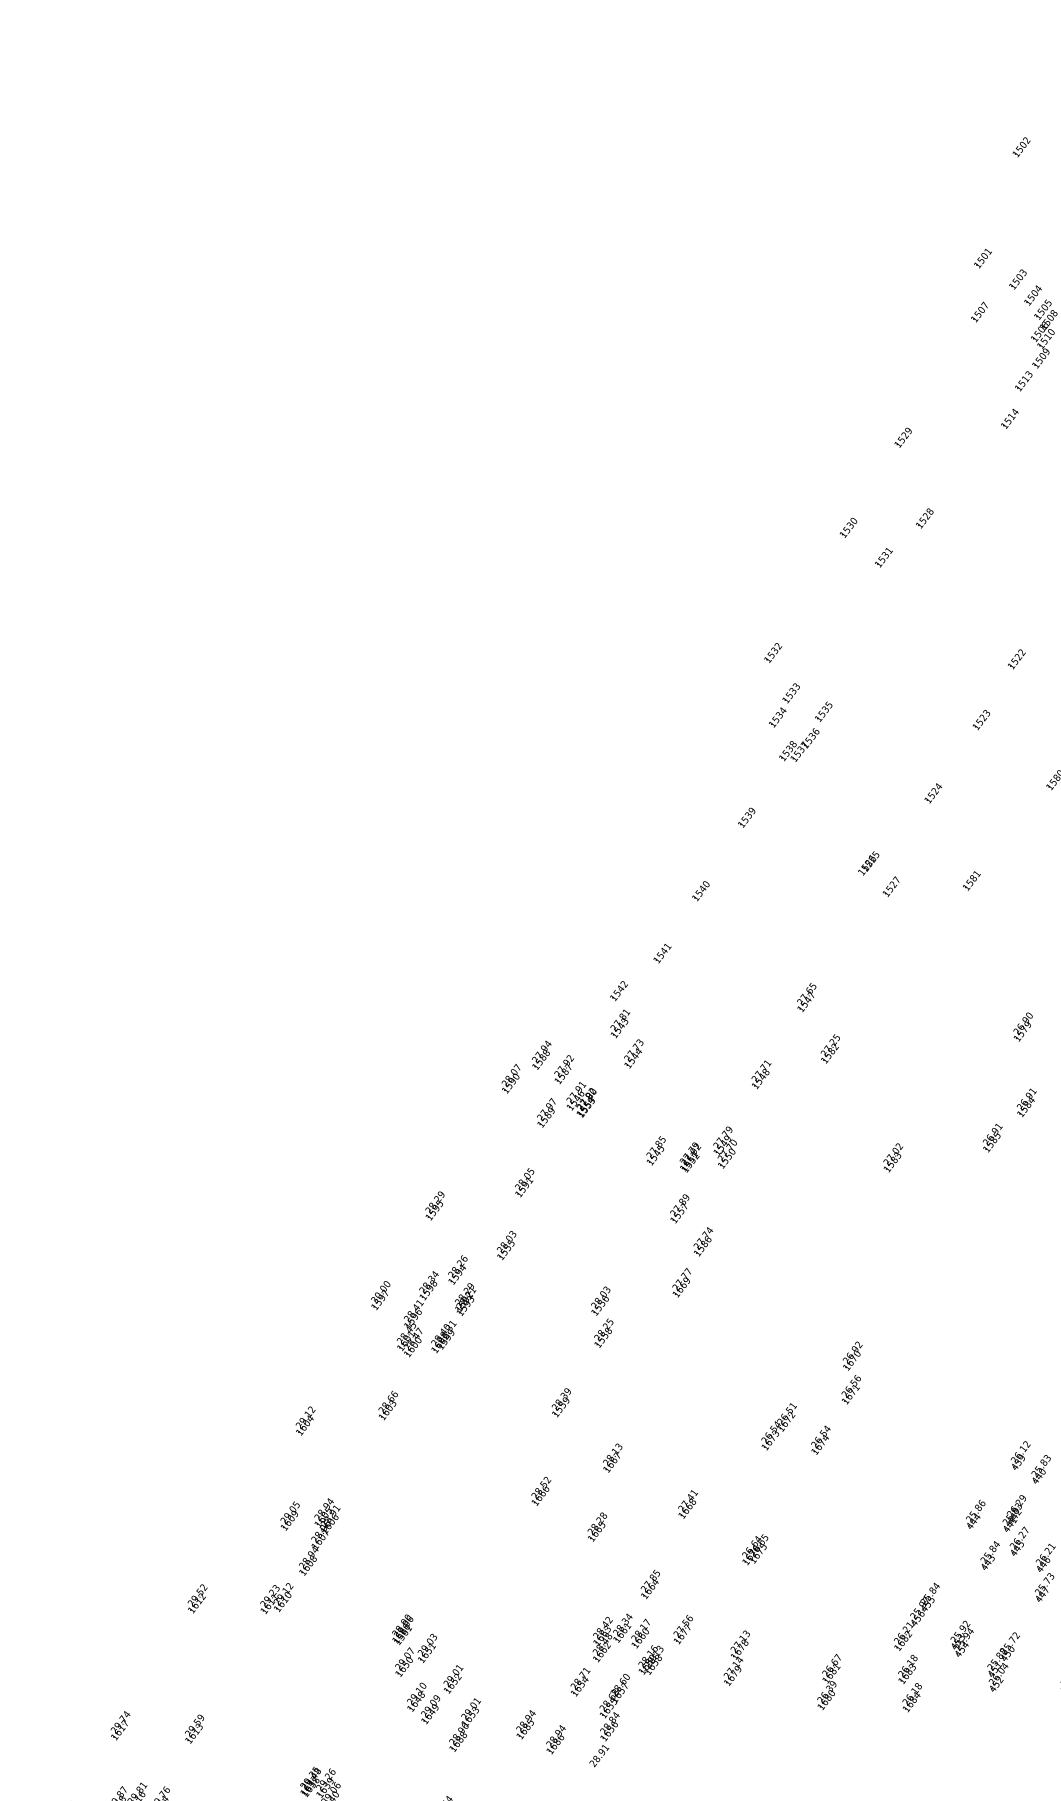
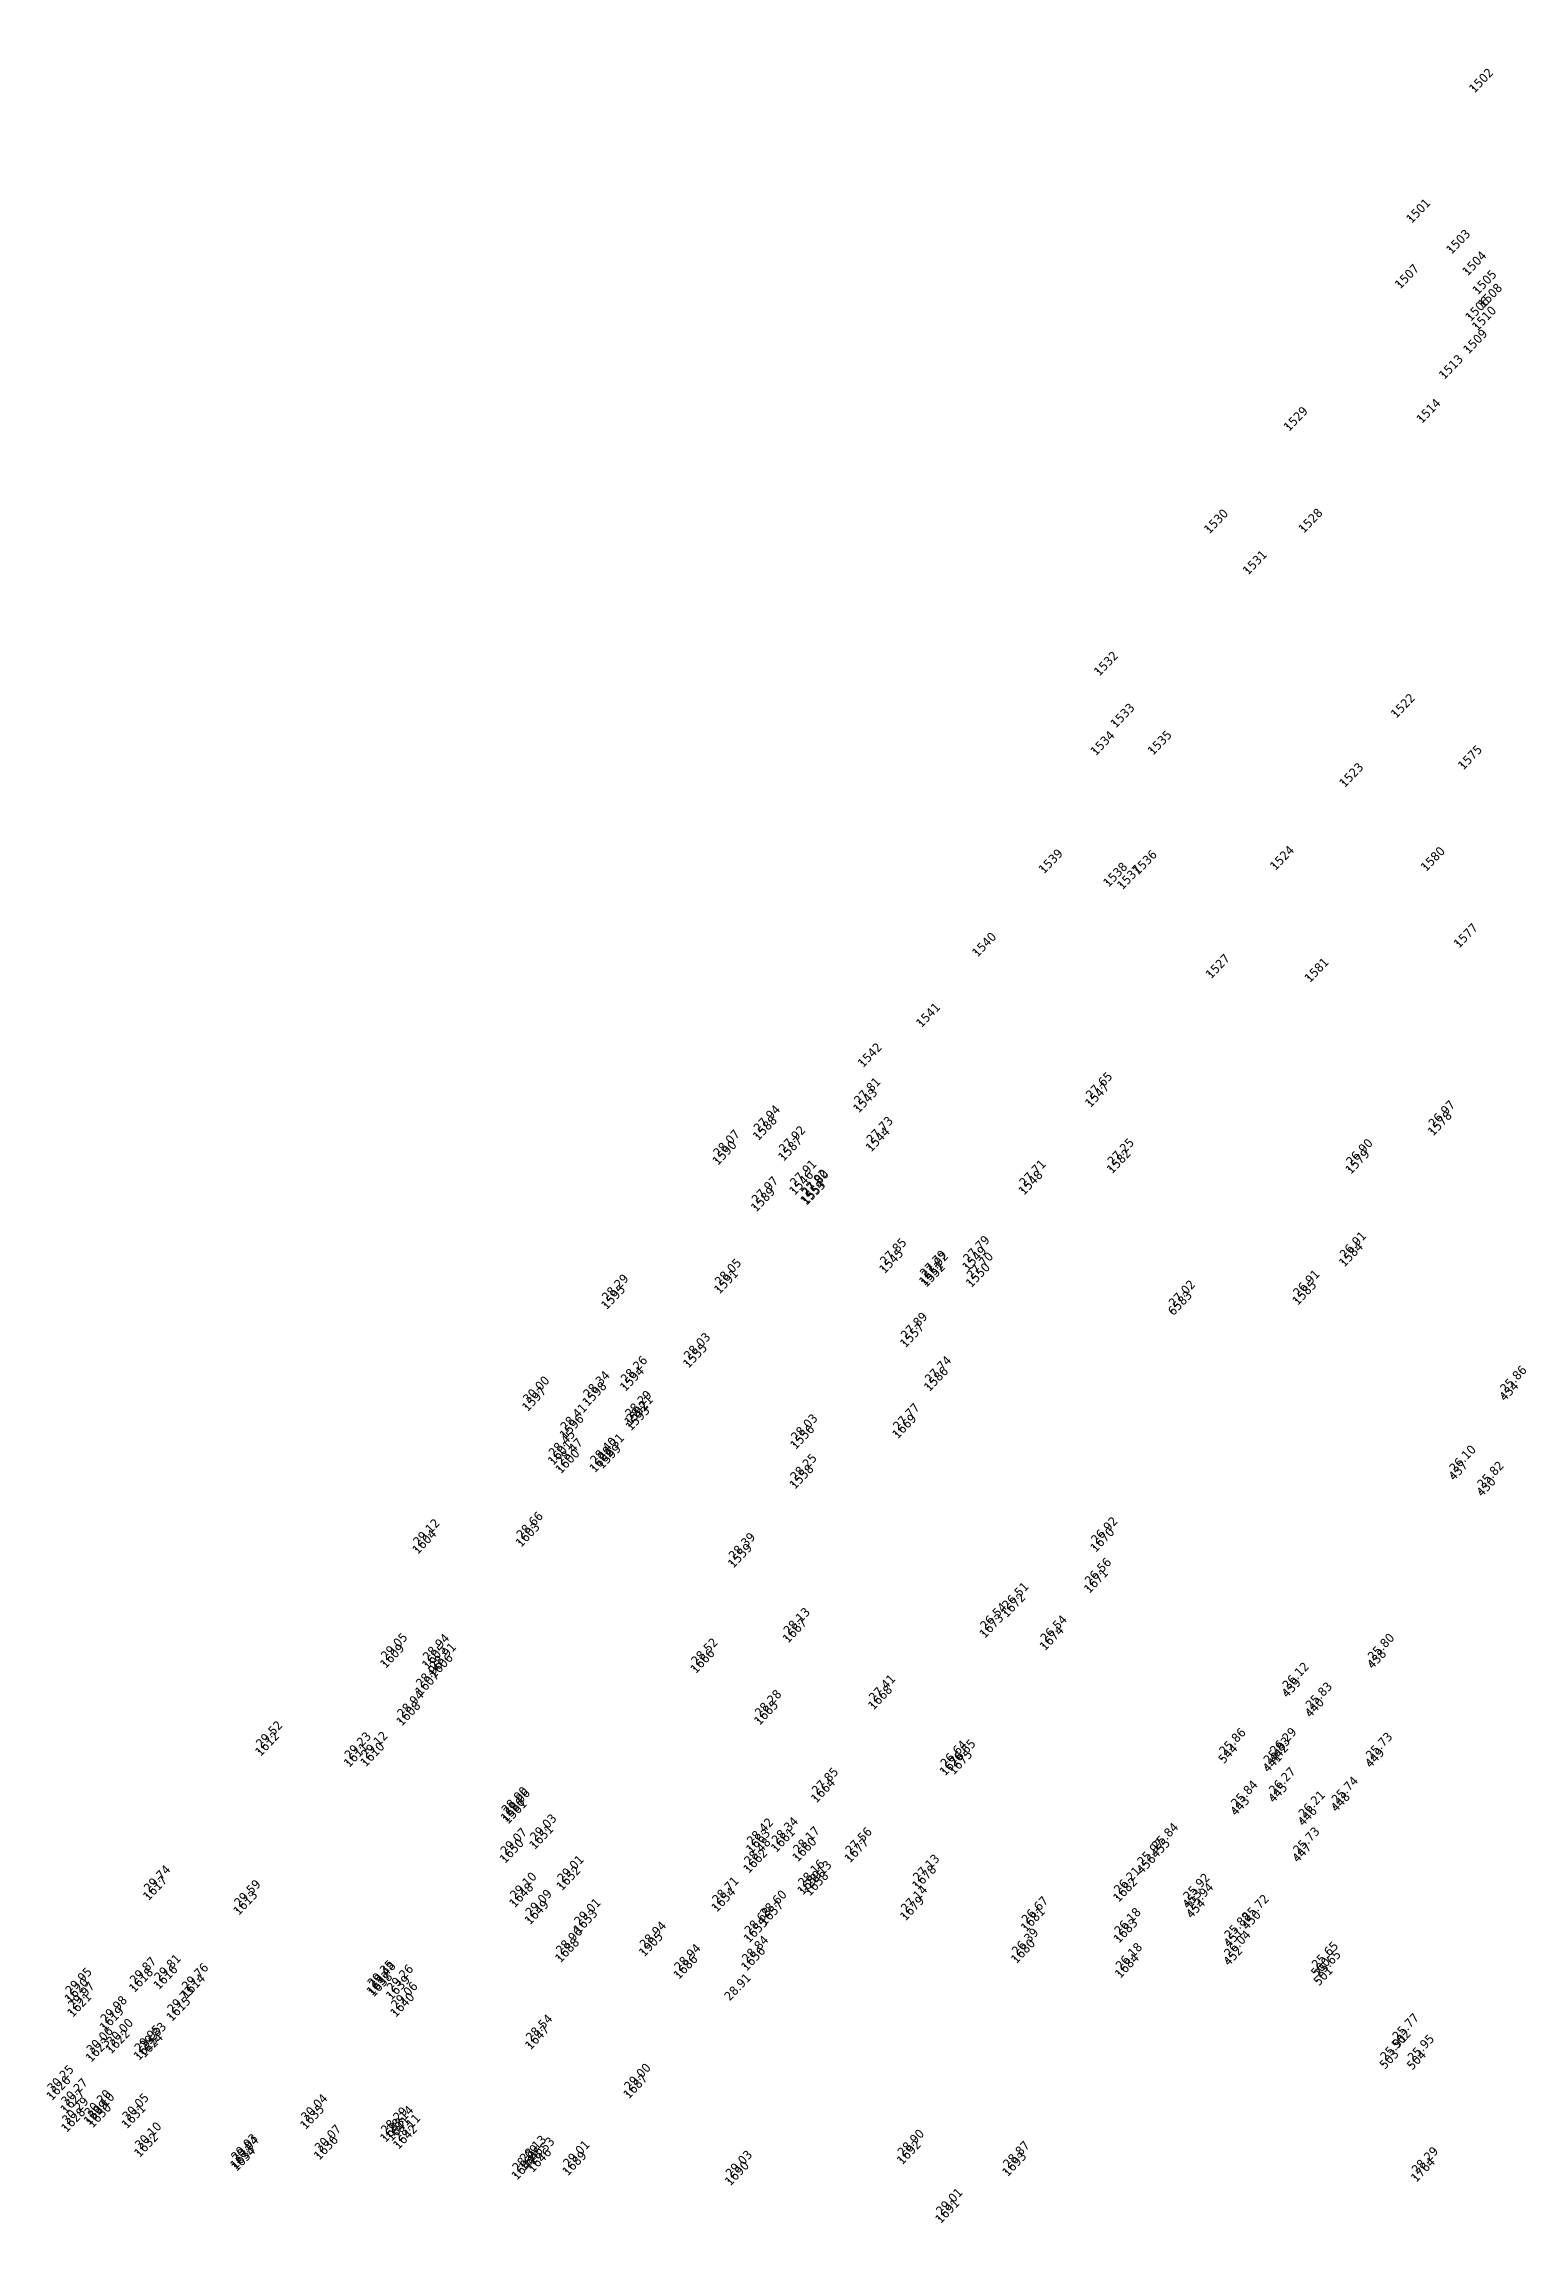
part: (799, 745) -> (1129, 869), moved
part: (868, 863) -> (1192, 934), removed
text: (887, 1168) -> (1172, 1310), 1583 -> 6583
text: (969, 1525) -> (1222, 1758), 444 -> 544
text: (525, 1729) -> (650, 1944), 1685 -> 1905

